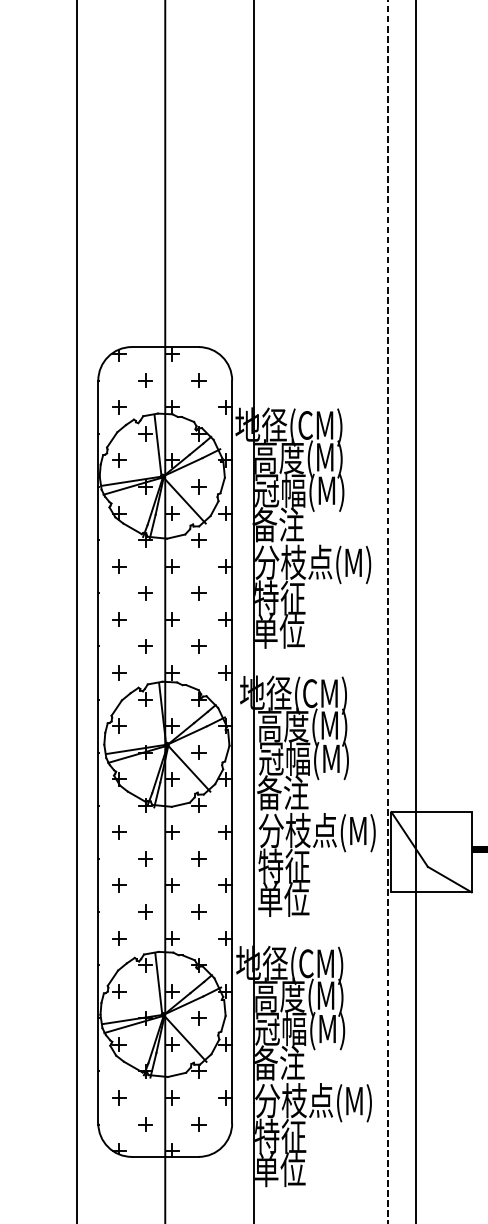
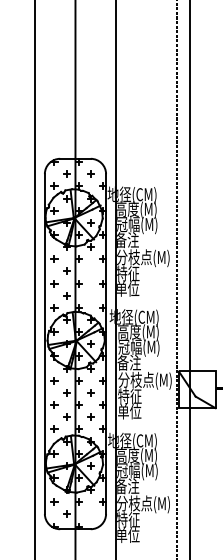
part: (198, 591) -> (90, 270), removed
part: (198, 645) -> (90, 295), removed
part: (198, 1122) -> (90, 513), removed

